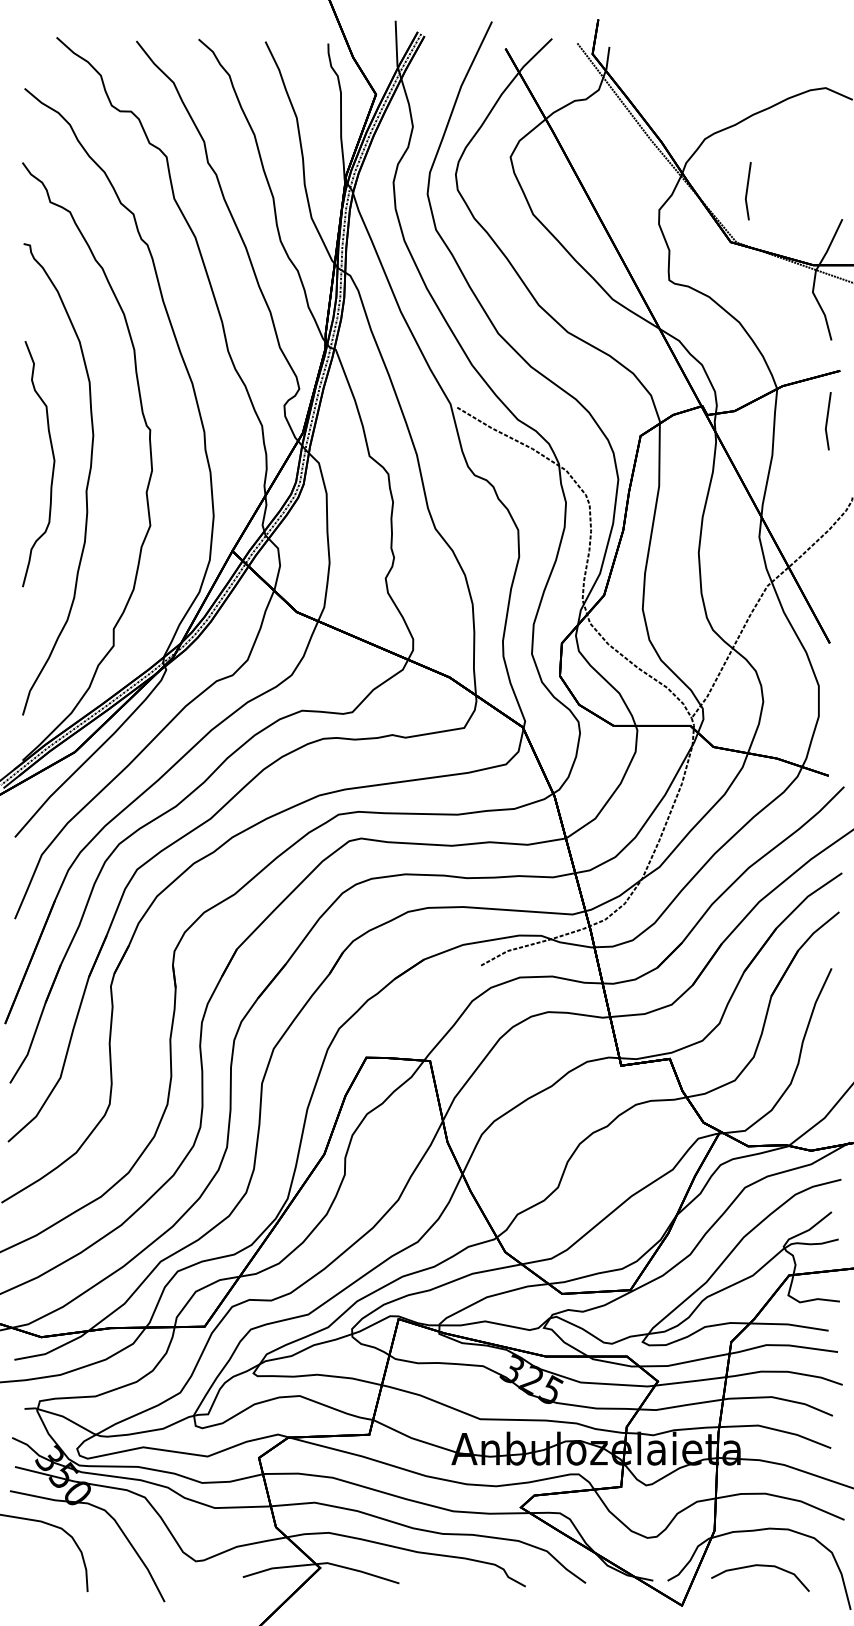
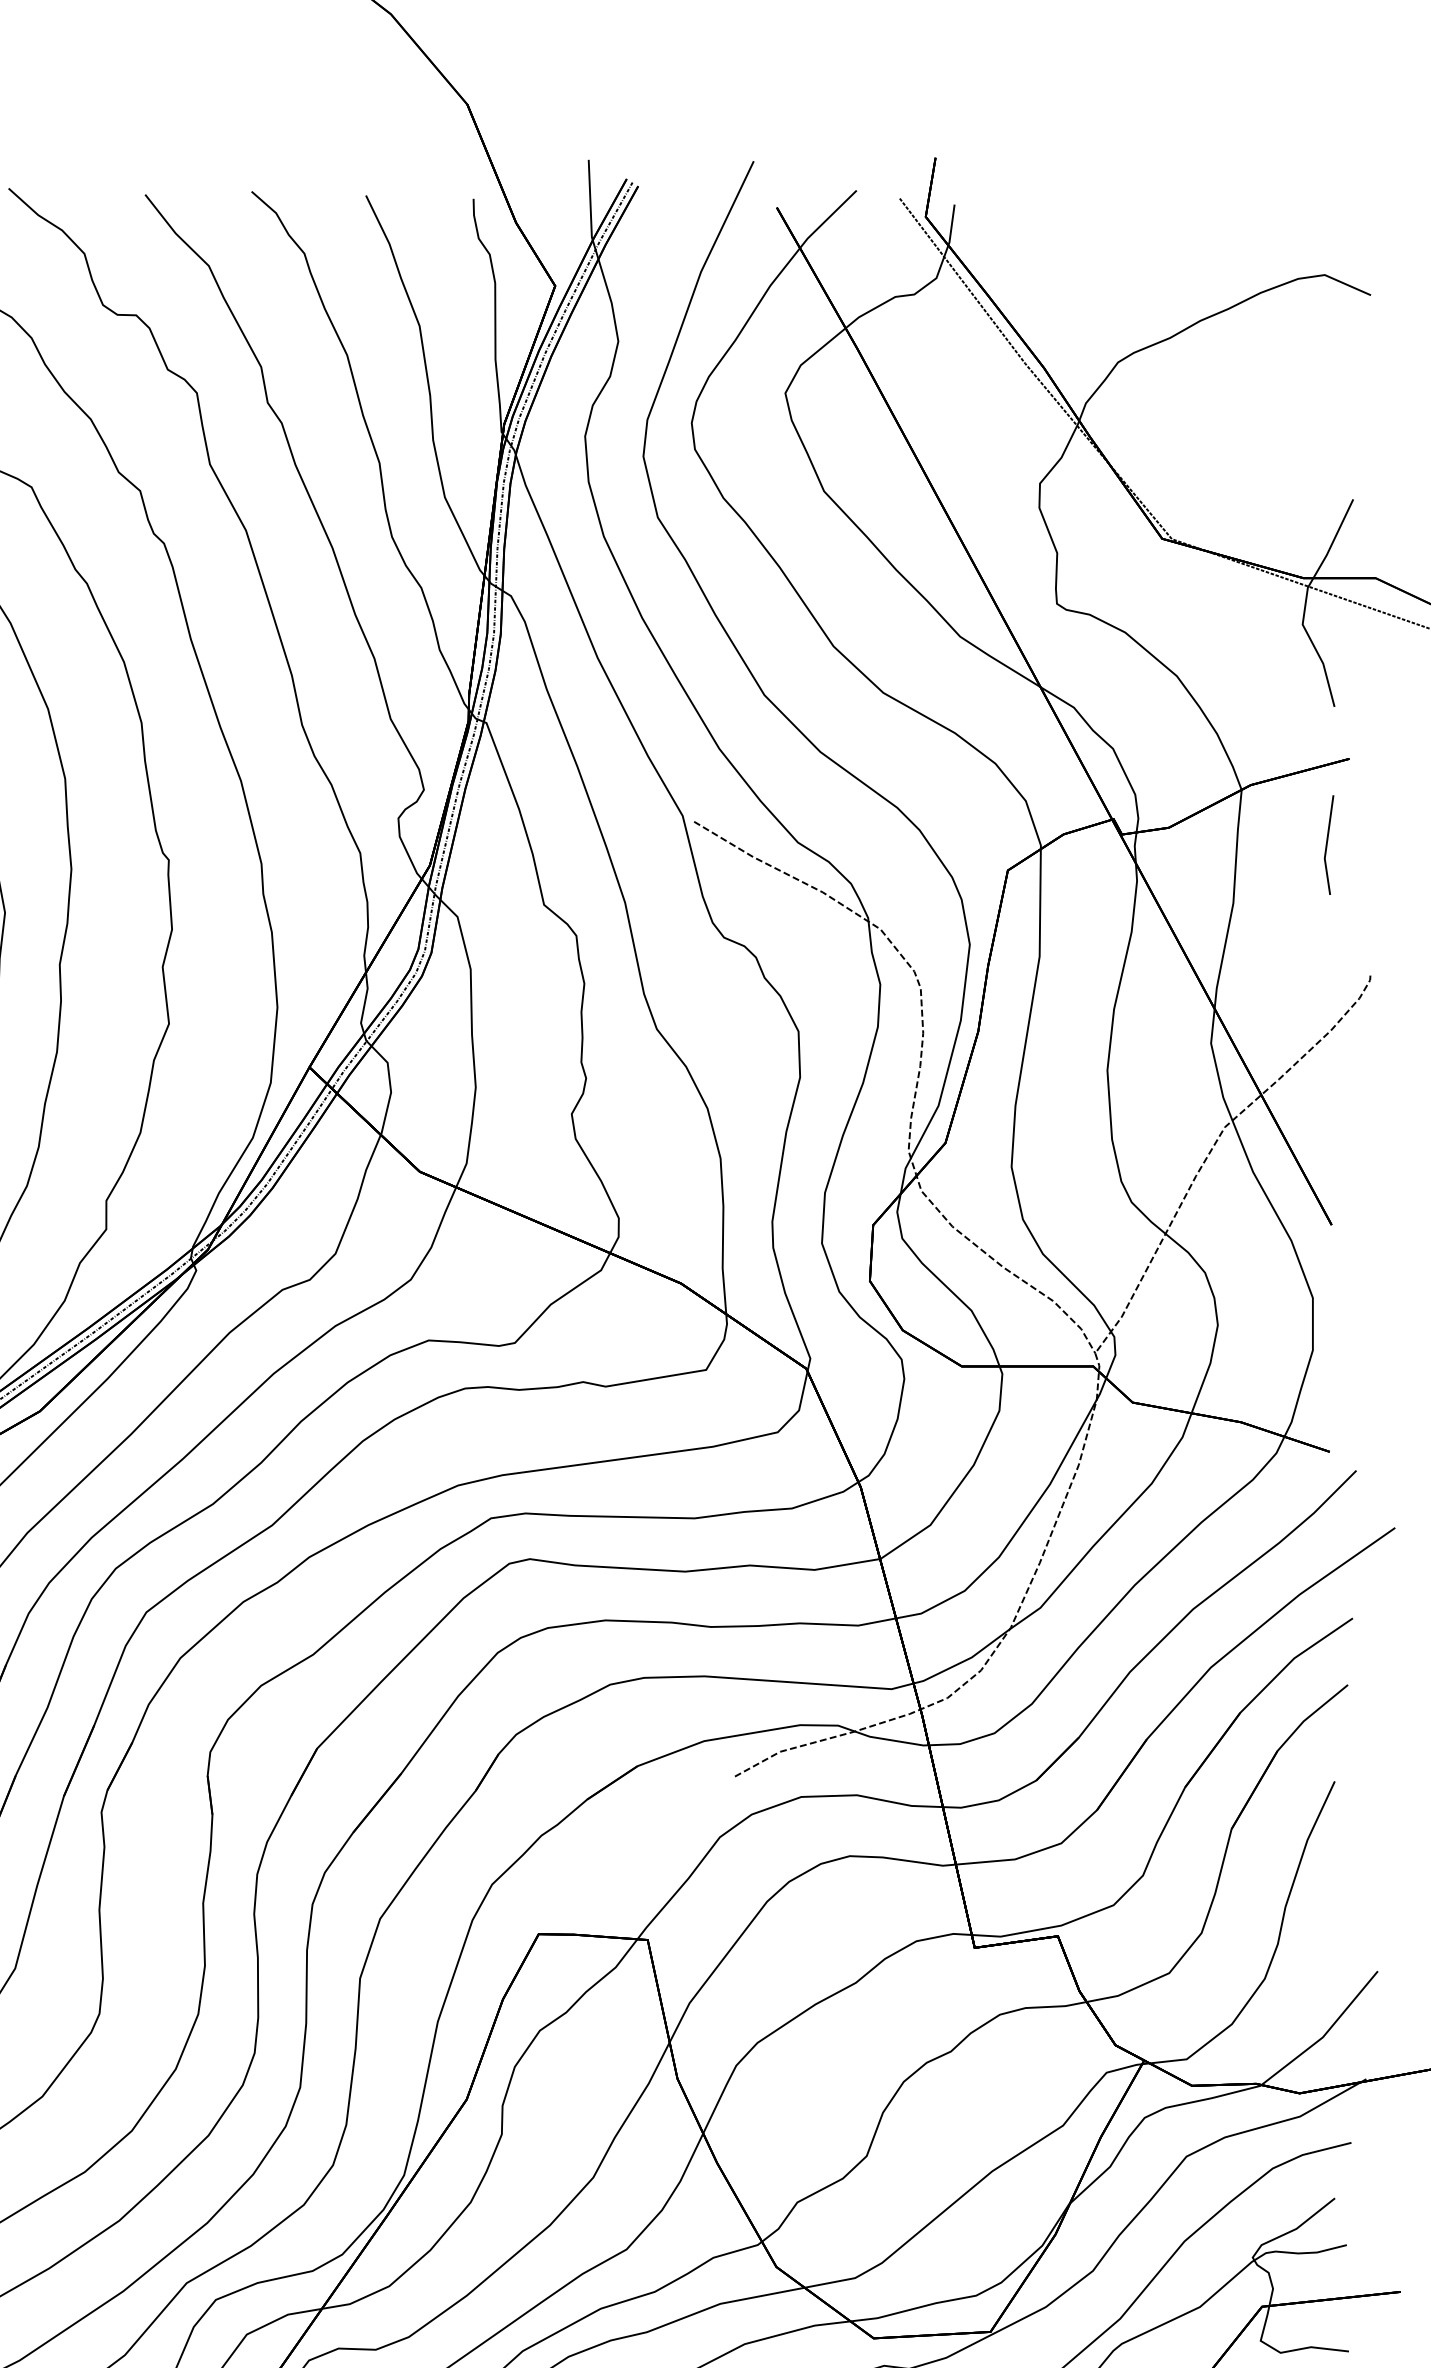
line: (747, 191) -> (1190, 452), removed

